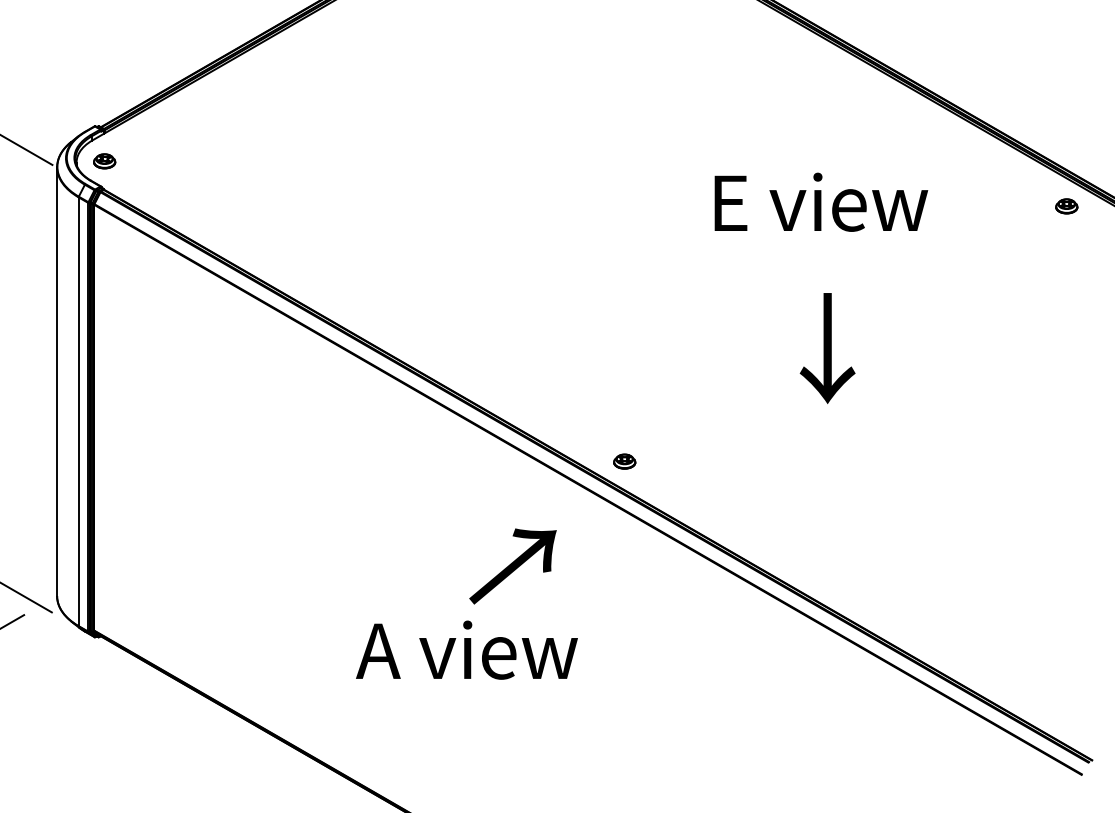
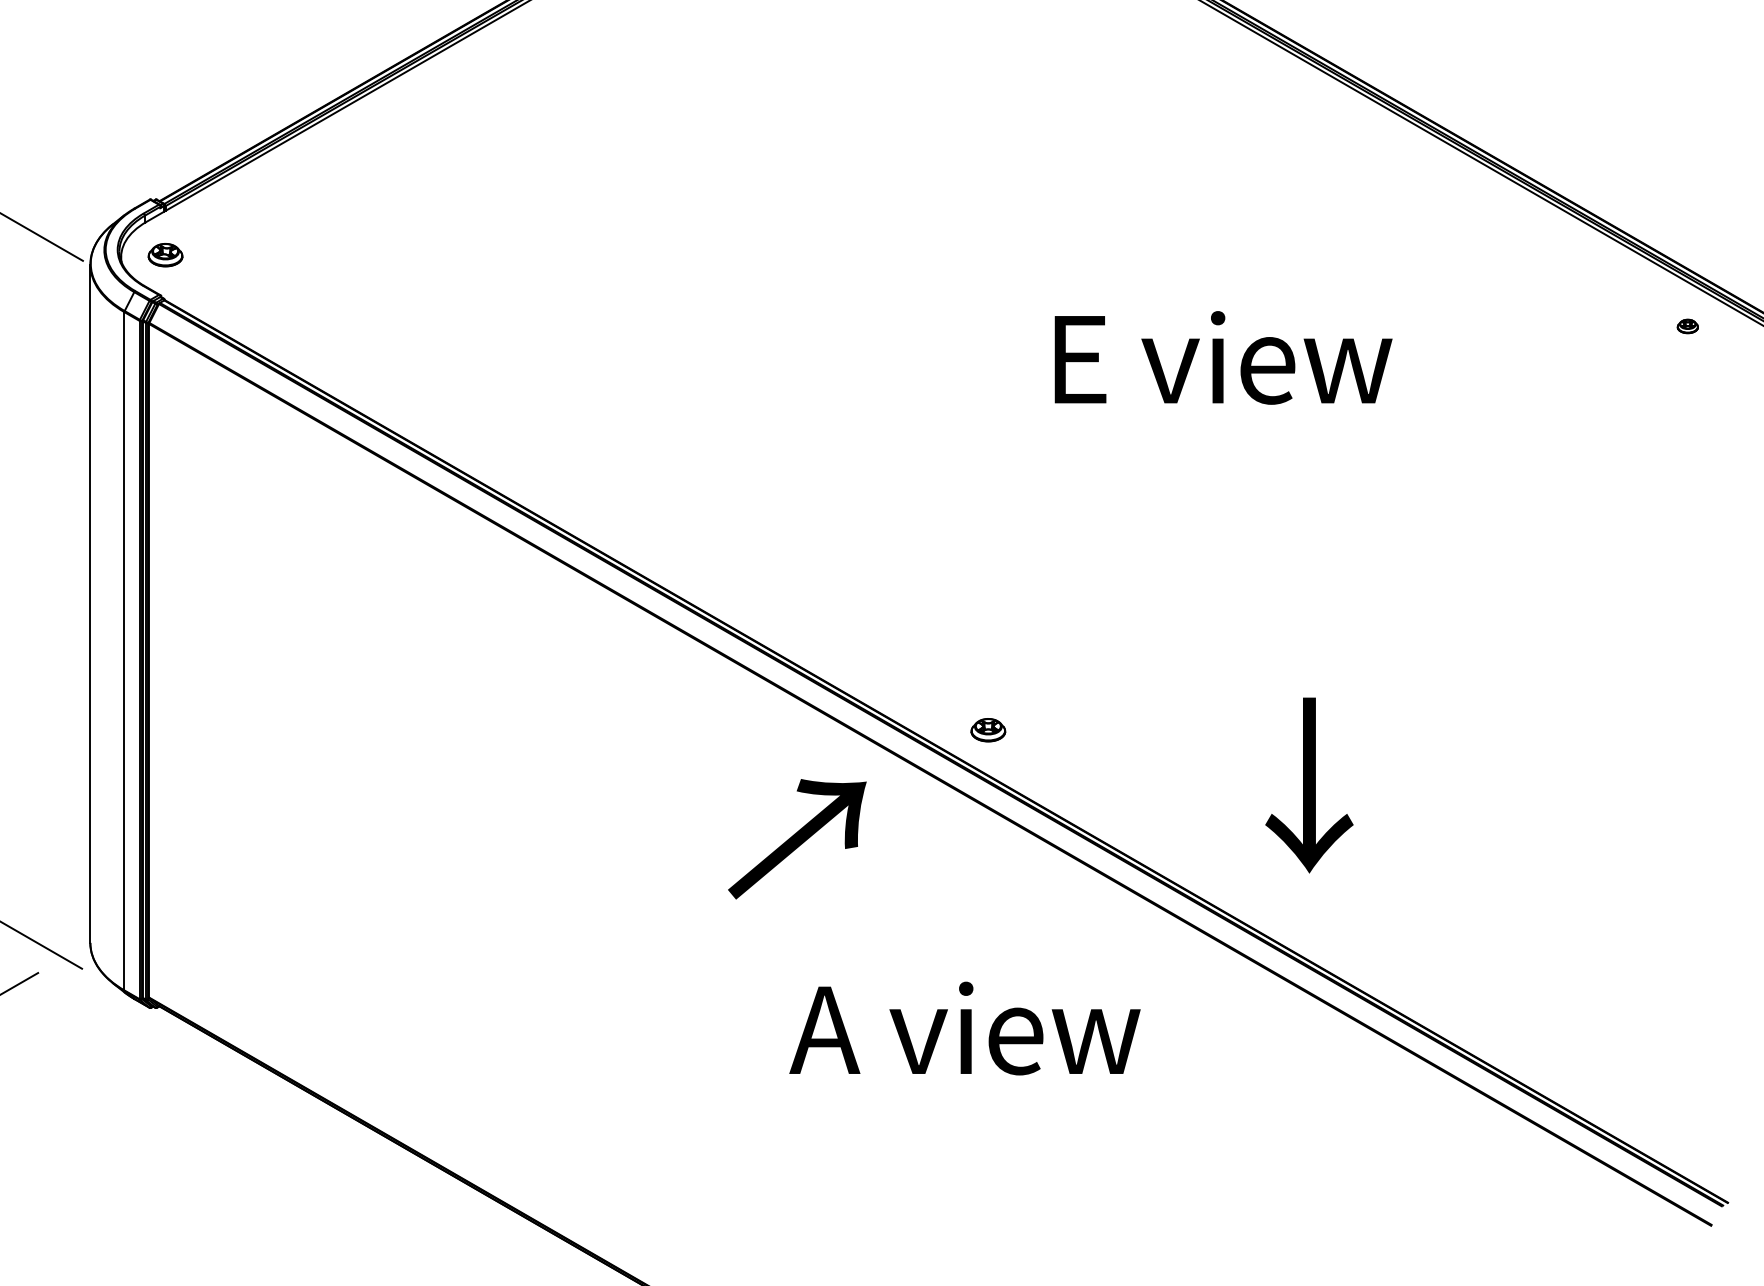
text: (821, 201) -> (1223, 356), moved
part: (1066, 206) -> (1687, 326), size x0.6
text: (827, 348) -> (1309, 785), moved
text: (512, 566) -> (796, 839), moved
text: (466, 649) -> (964, 1027), moved

